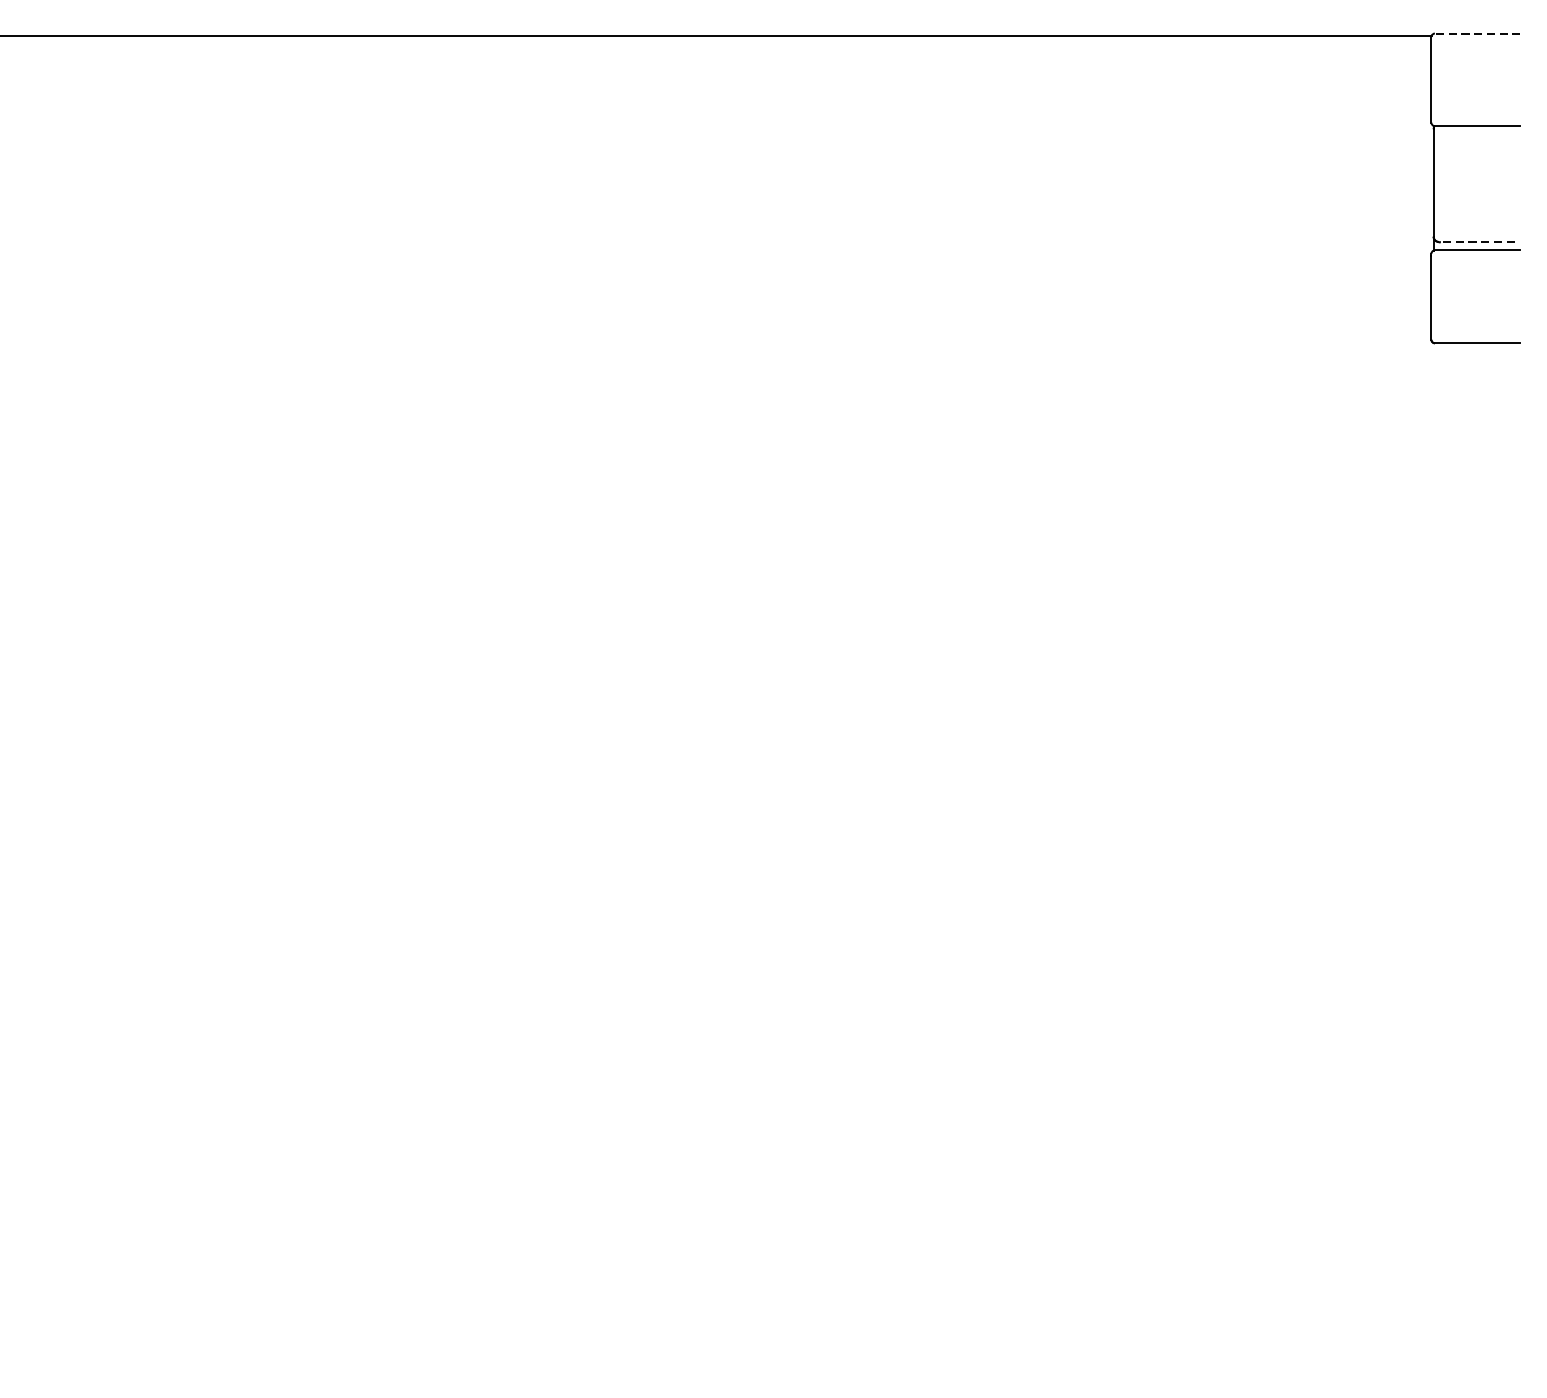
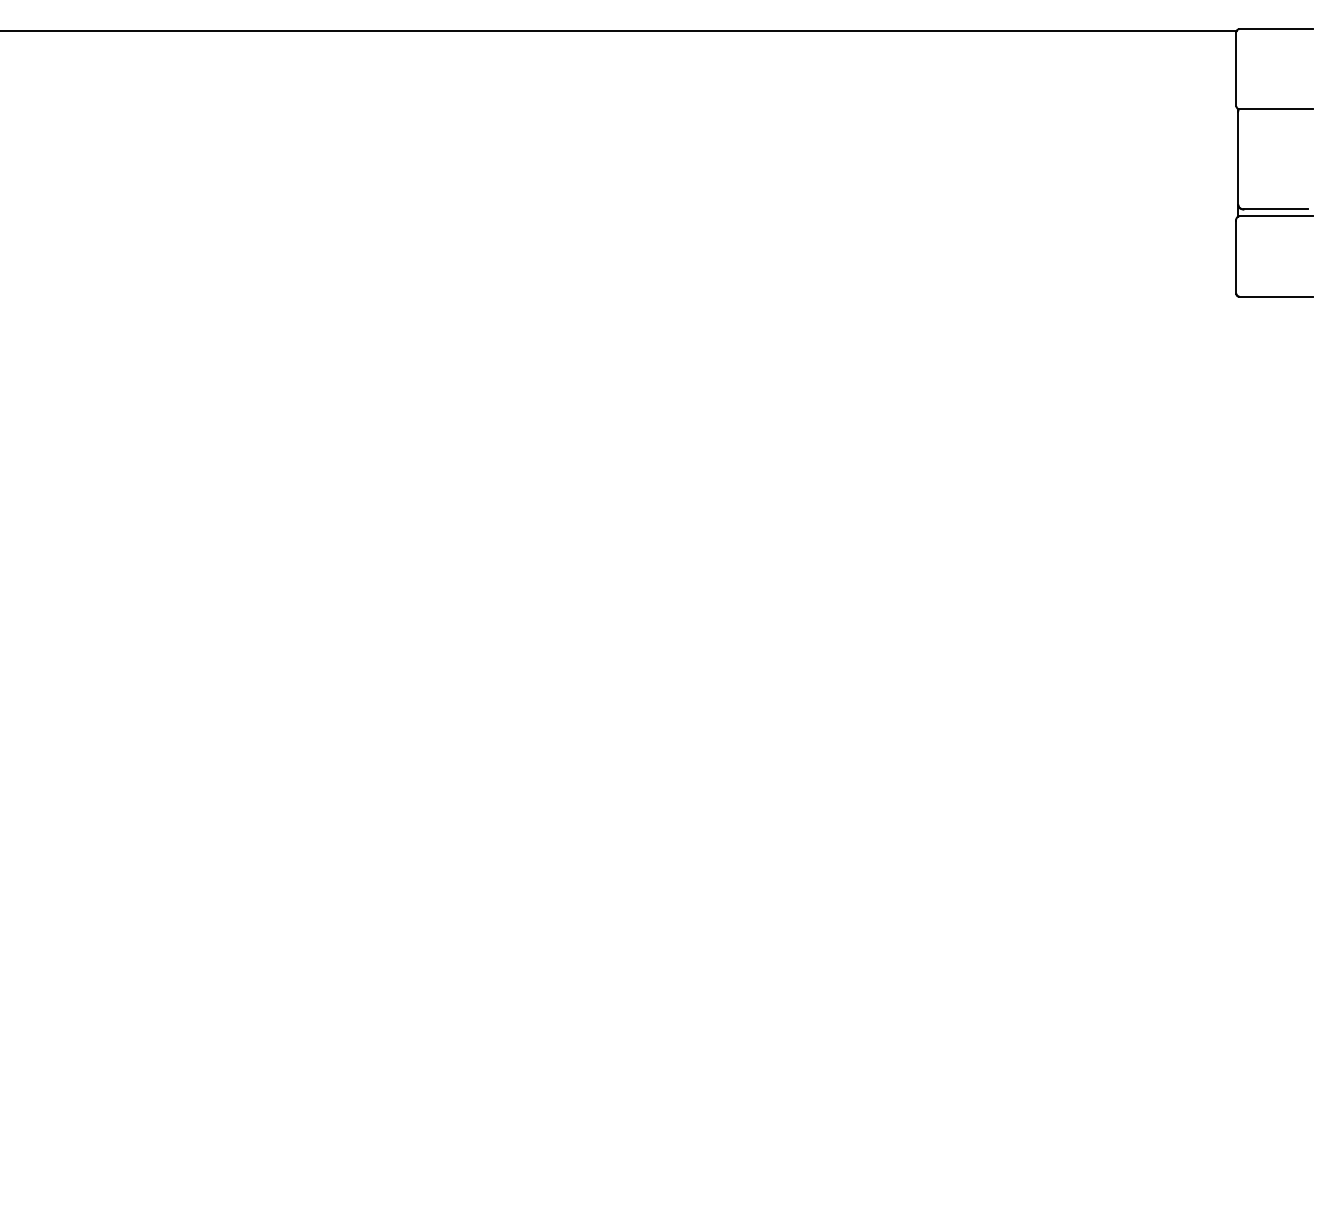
line: (1477, 33) -> (1276, 29), dashed -> solid
line: (1477, 242) -> (1276, 209), dashed -> solid

